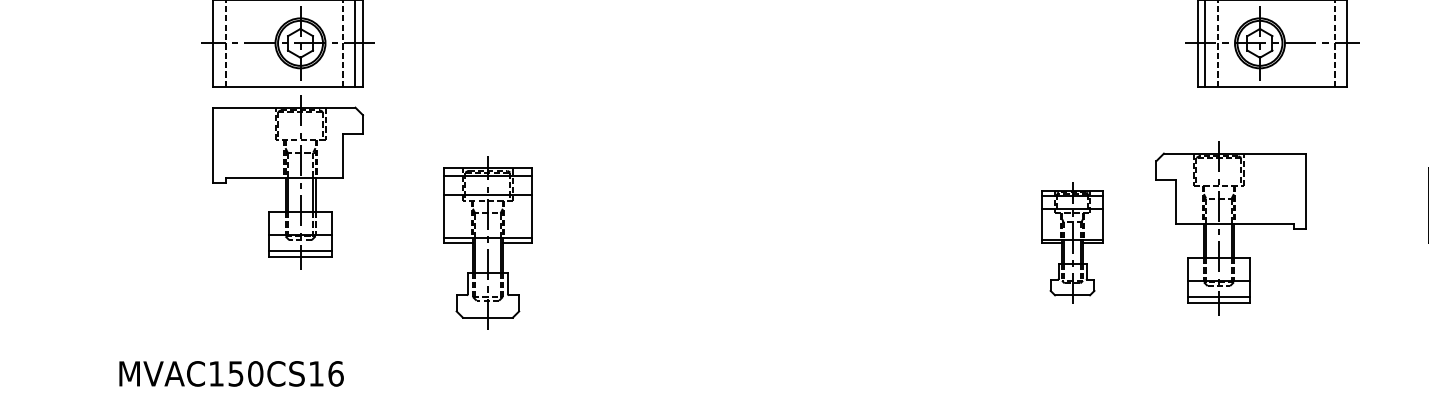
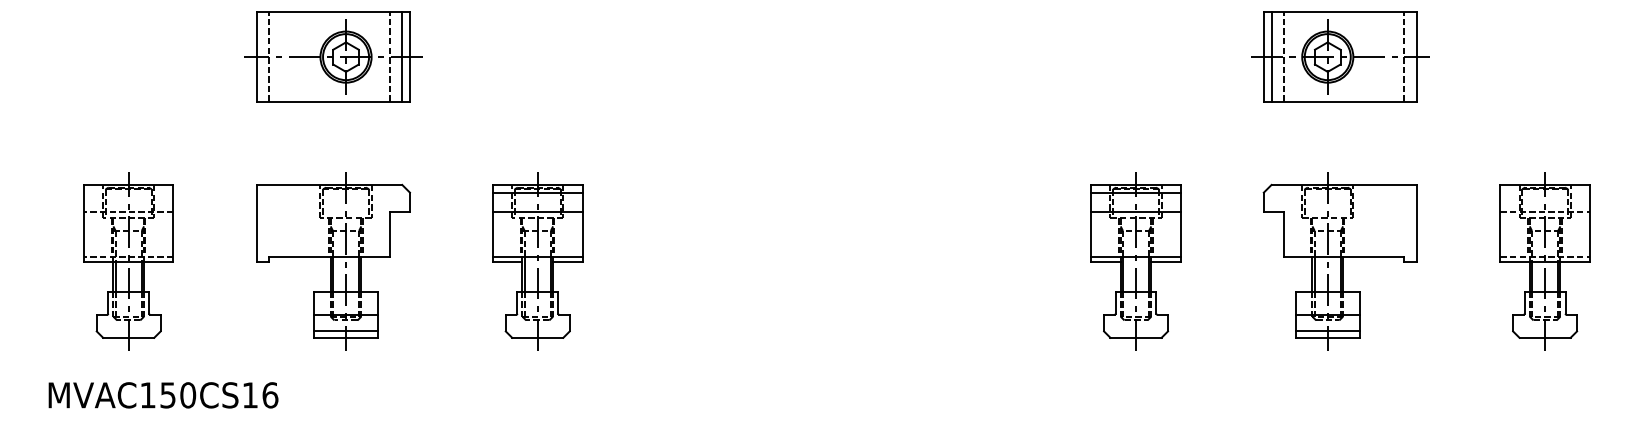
part: (288, 182) -> (333, 261), moved
part: (1230, 228) -> (1339, 261), moved
part: (87, 243) -> (128, 261), added
part: (1072, 243) -> (1135, 261), size x1.43
text: (231, 374) -> (163, 395), moved

